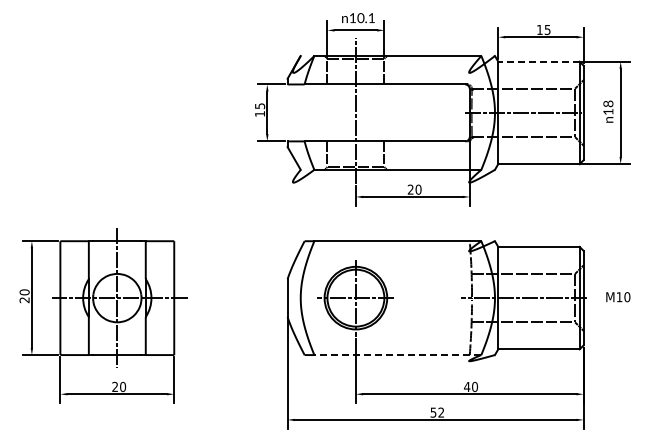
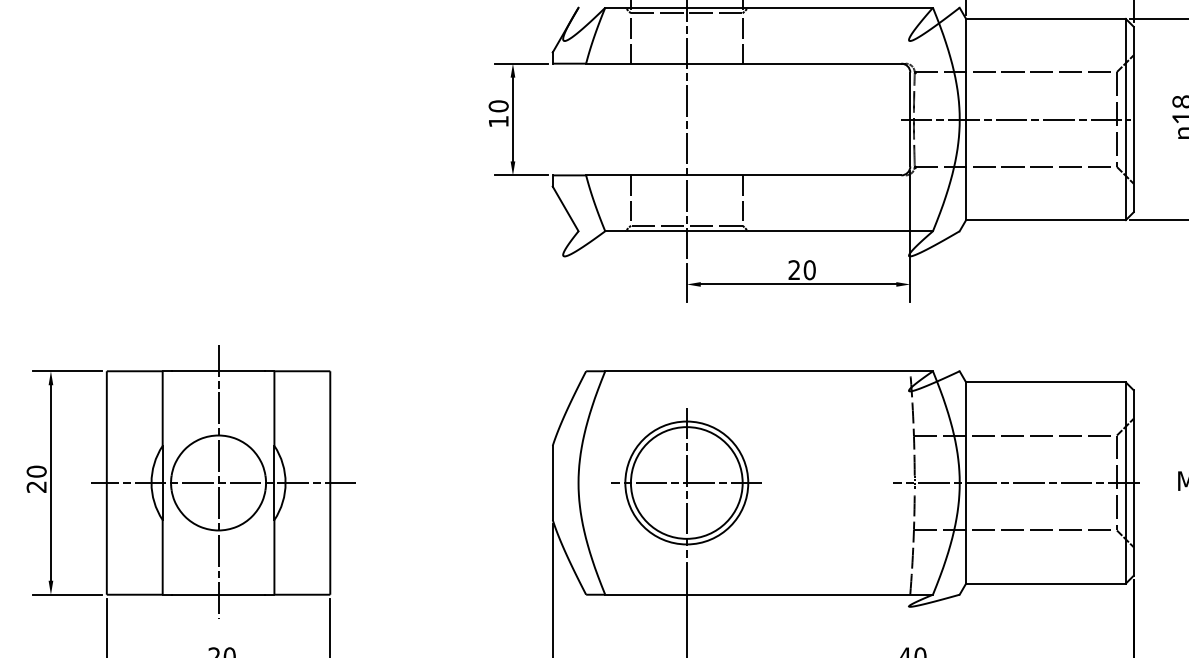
line: (538, 61) -> (1045, 18), dashed -> solid
text: (260, 106) -> (499, 106), 15 -> 10
line: (397, 355) -> (768, 595), dashed -> solid

